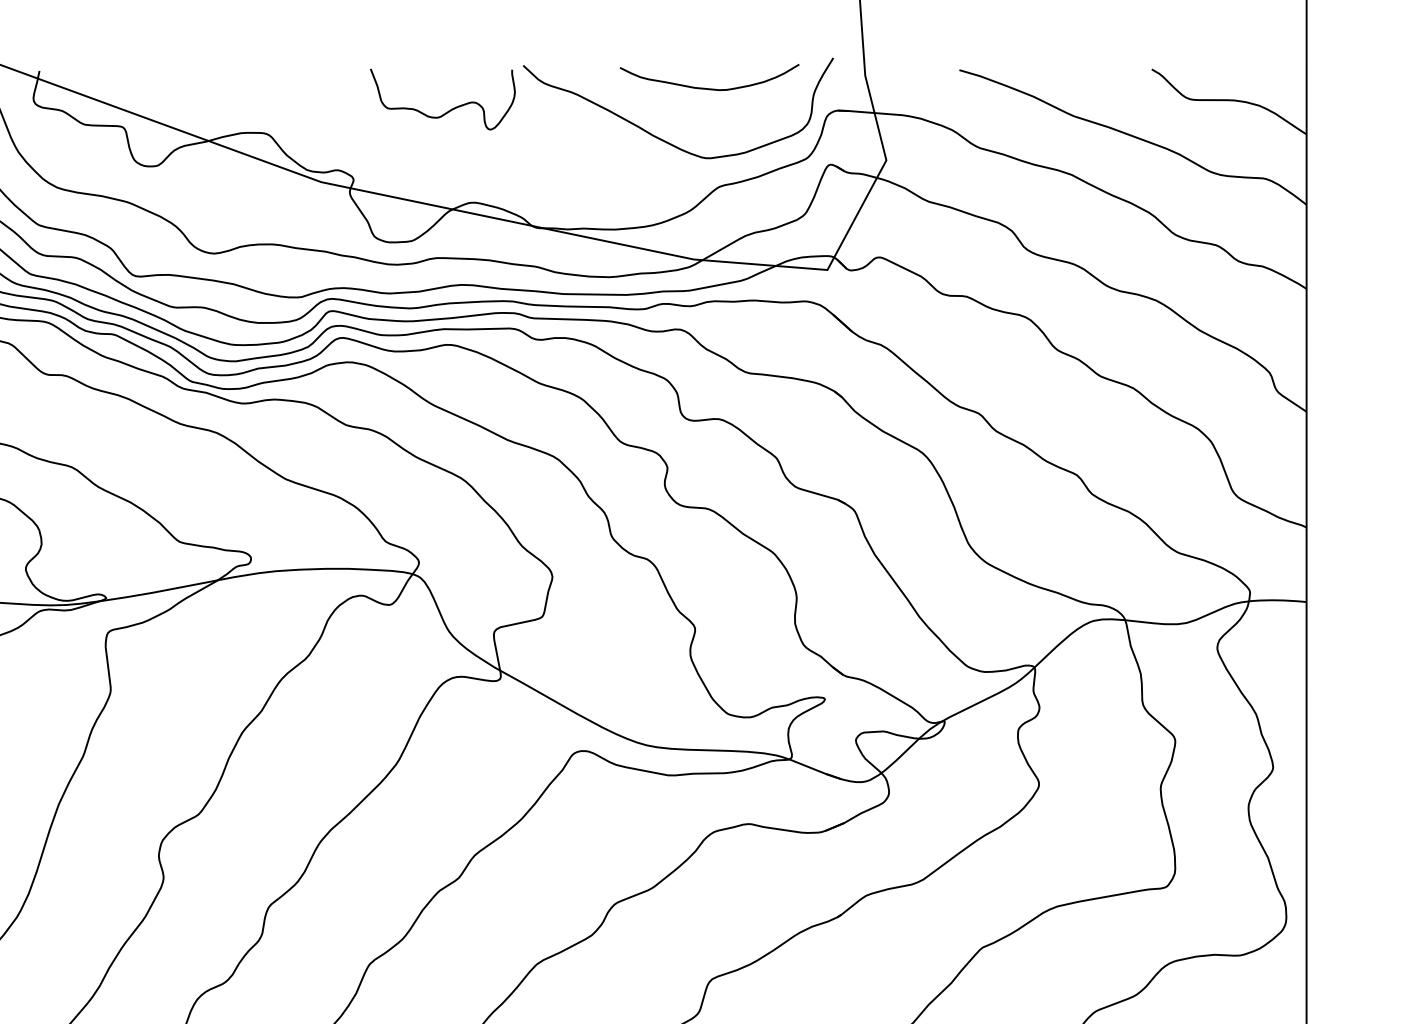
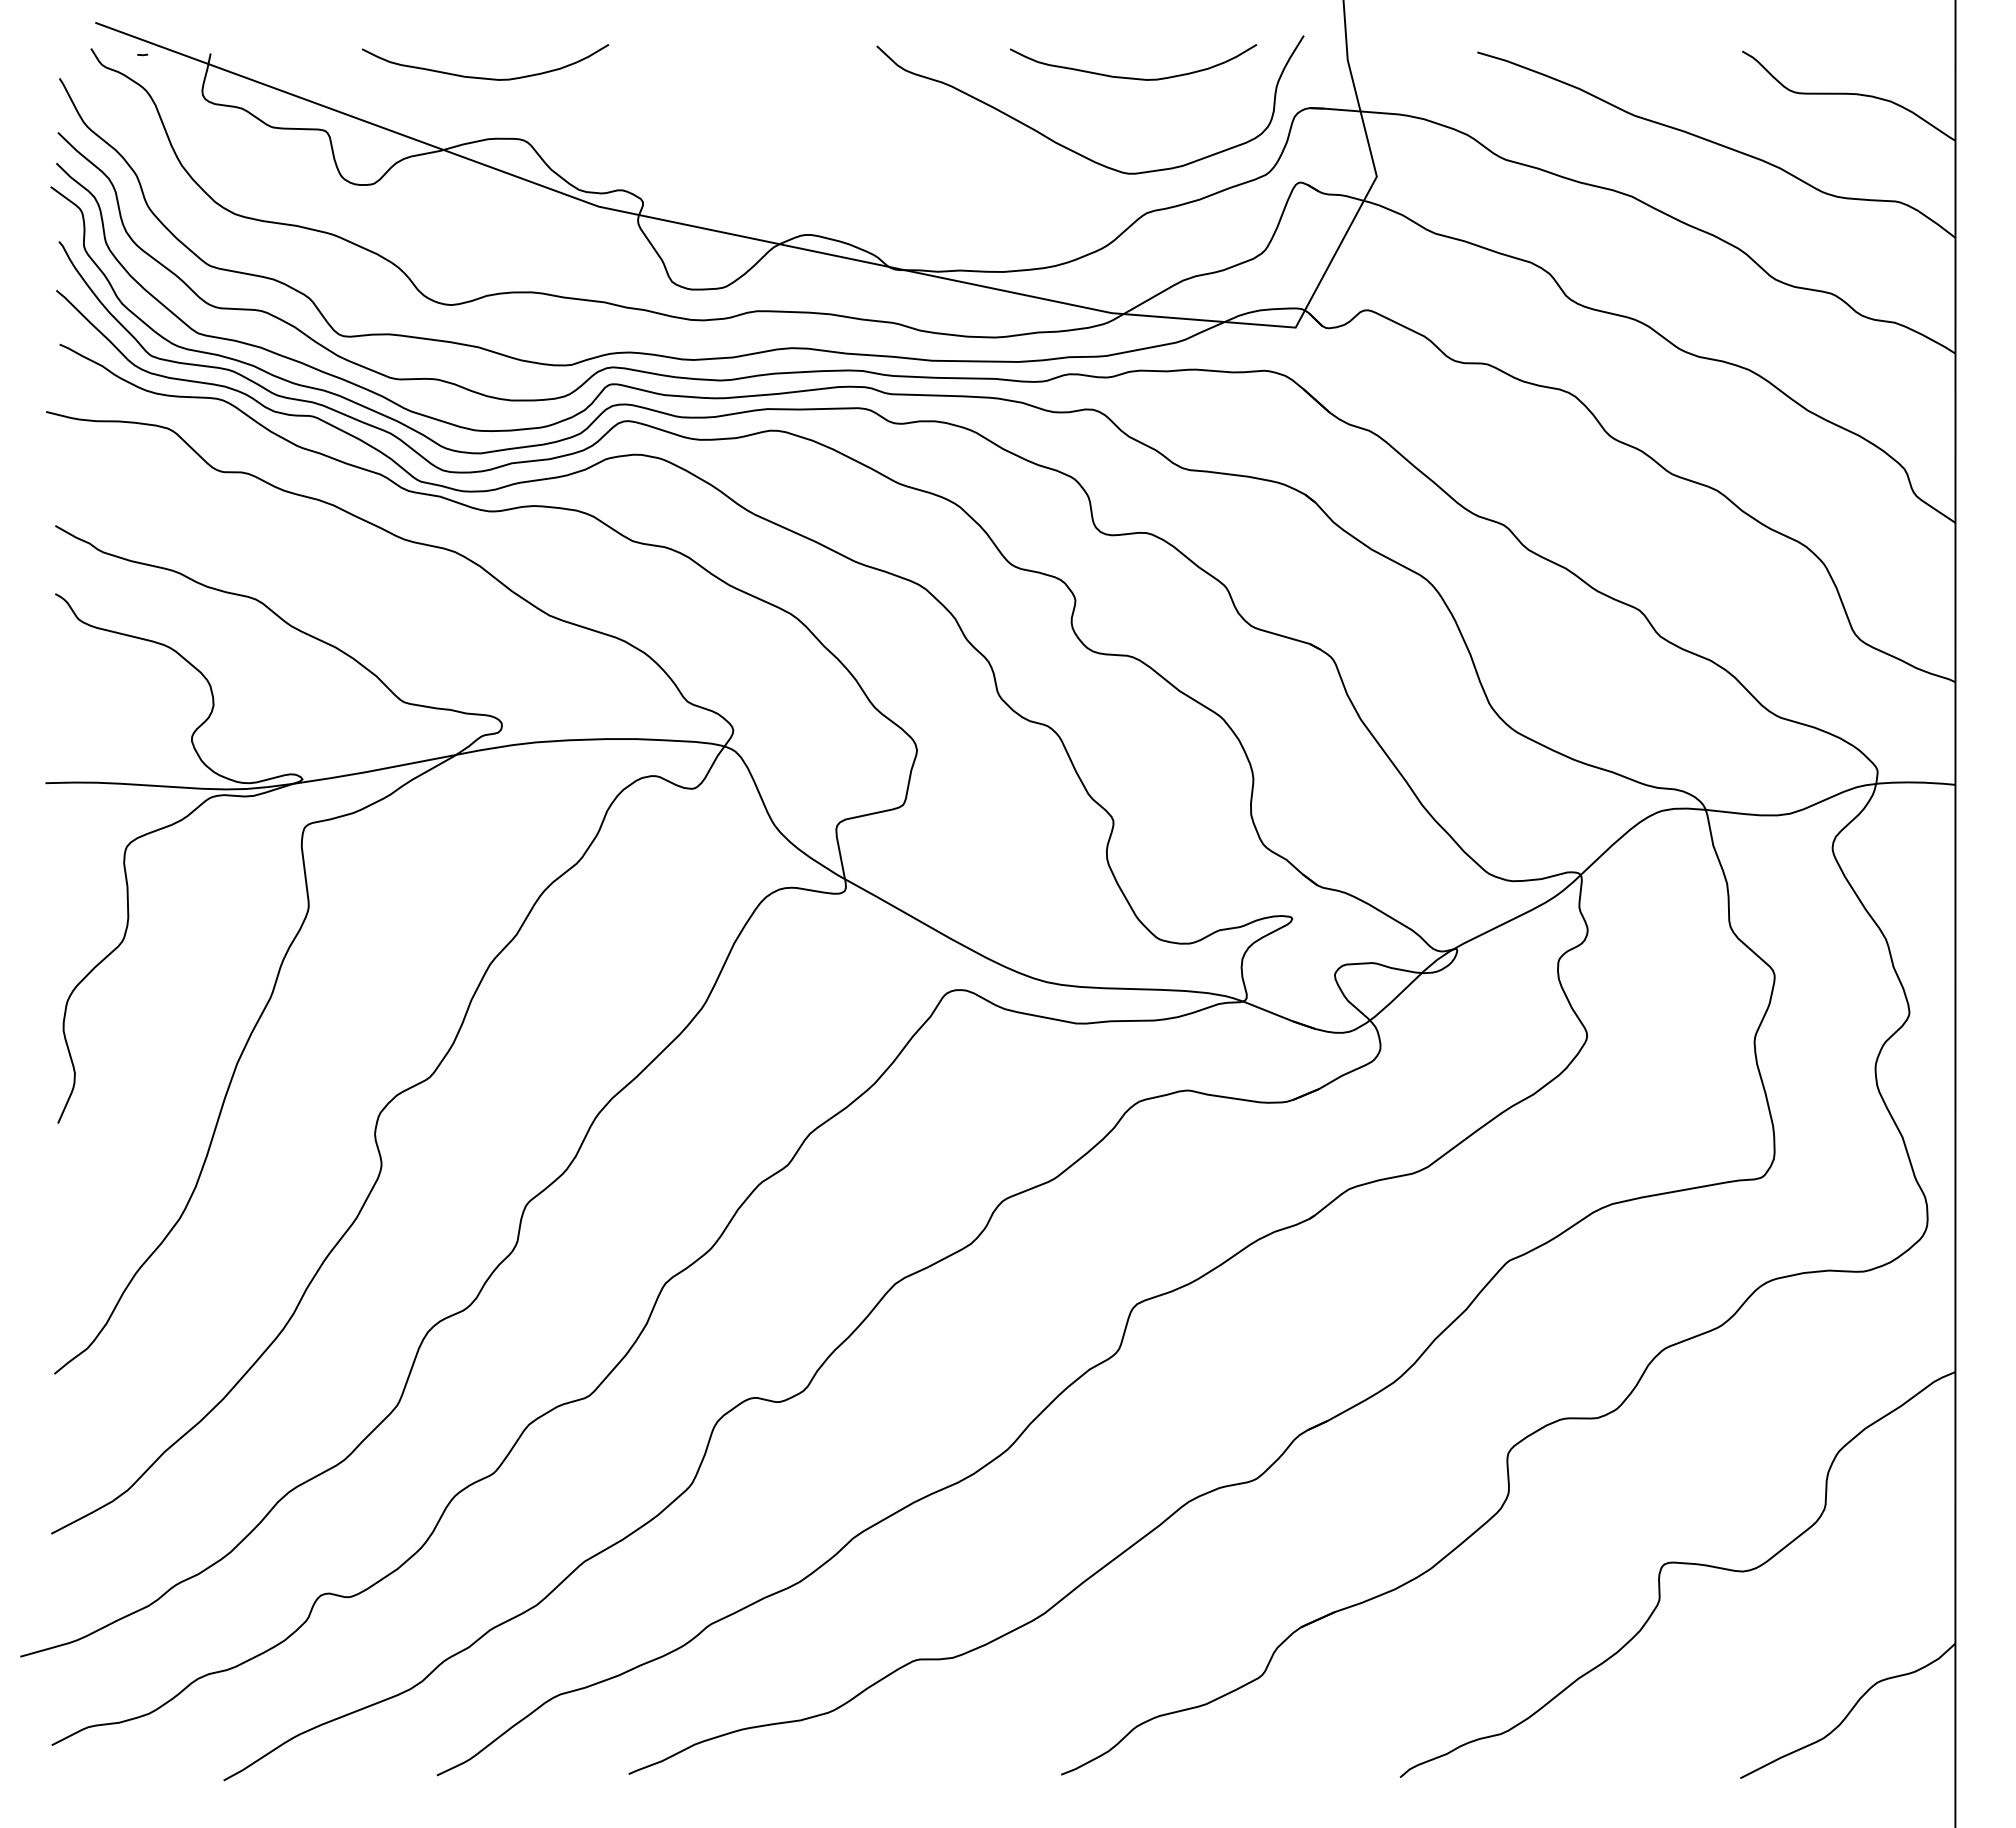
curve: (239, 88) -> (485, 77), added
curve: (449, 110) -> (775, 107), removed

